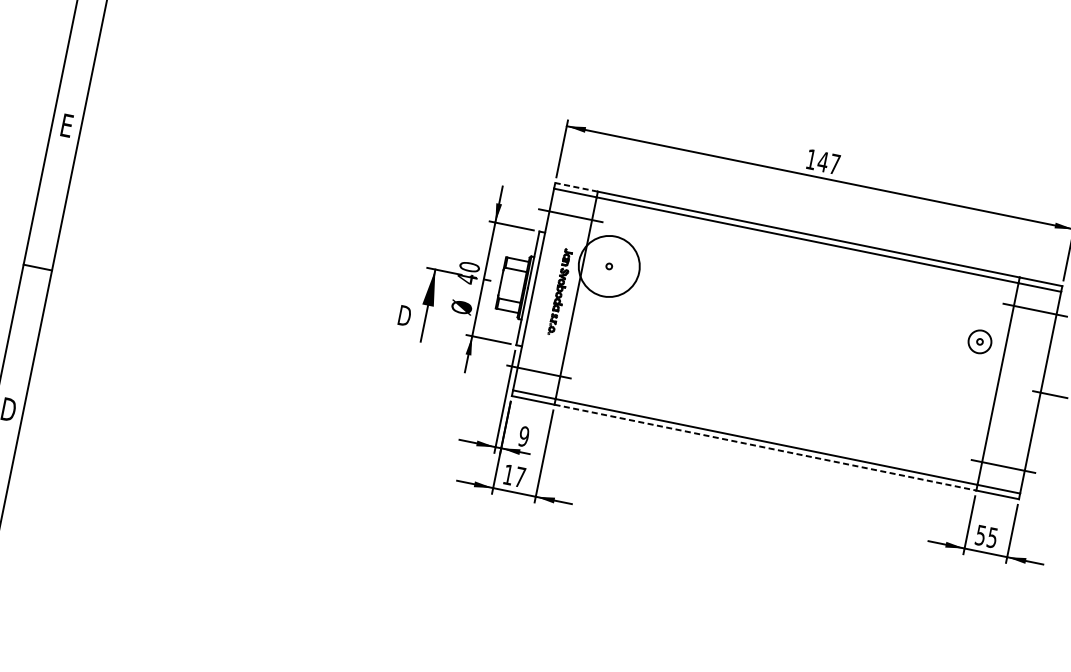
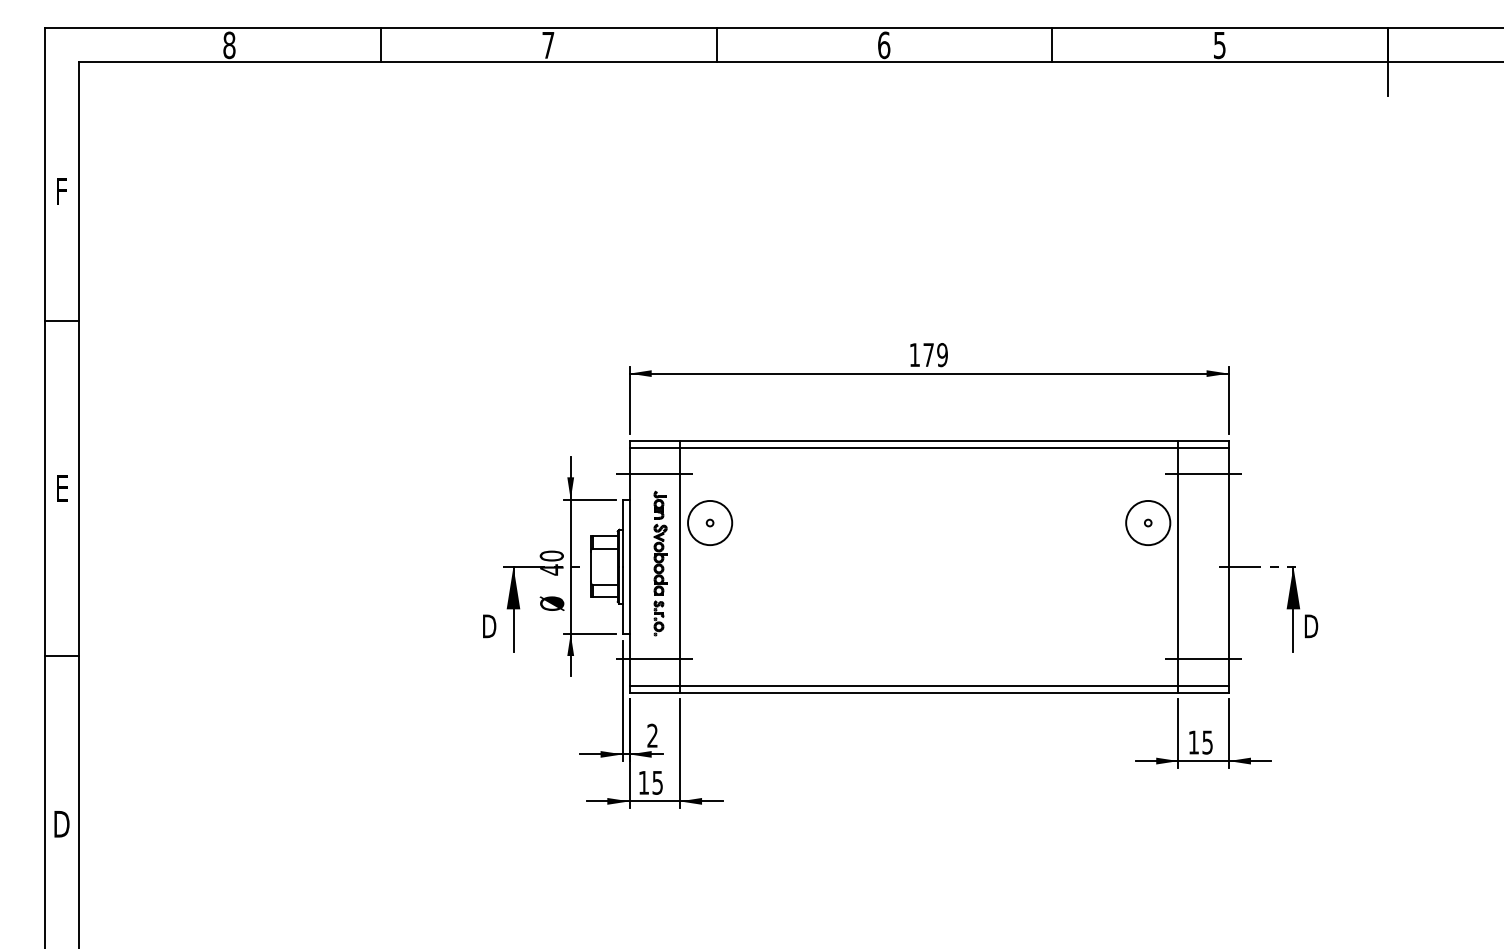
text: (827, 163) -> (934, 355), 147 -> 179
line: (576, 187) -> (654, 440), dashed -> solid
circle: (609, 266) -> (710, 522), size x0.62
part: (560, 292) -> (660, 563), size x1.43
circle: (980, 341) -> (1148, 522), size x1.67
text: (523, 436) -> (652, 735), 9 -> 2
line: (765, 447) -> (929, 692), dashed -> solid
text: (520, 476) -> (657, 782), 17 -> 15
text: (980, 535) -> (1193, 742), 55 -> 15

